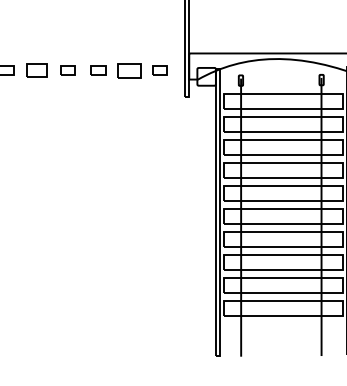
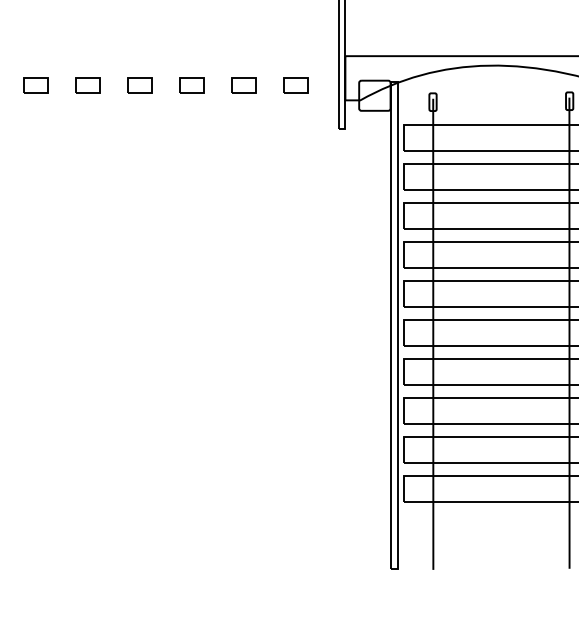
part: (36, 70) -> (86, 85), size x0.71
part: (128, 70) -> (242, 85), size x0.62

